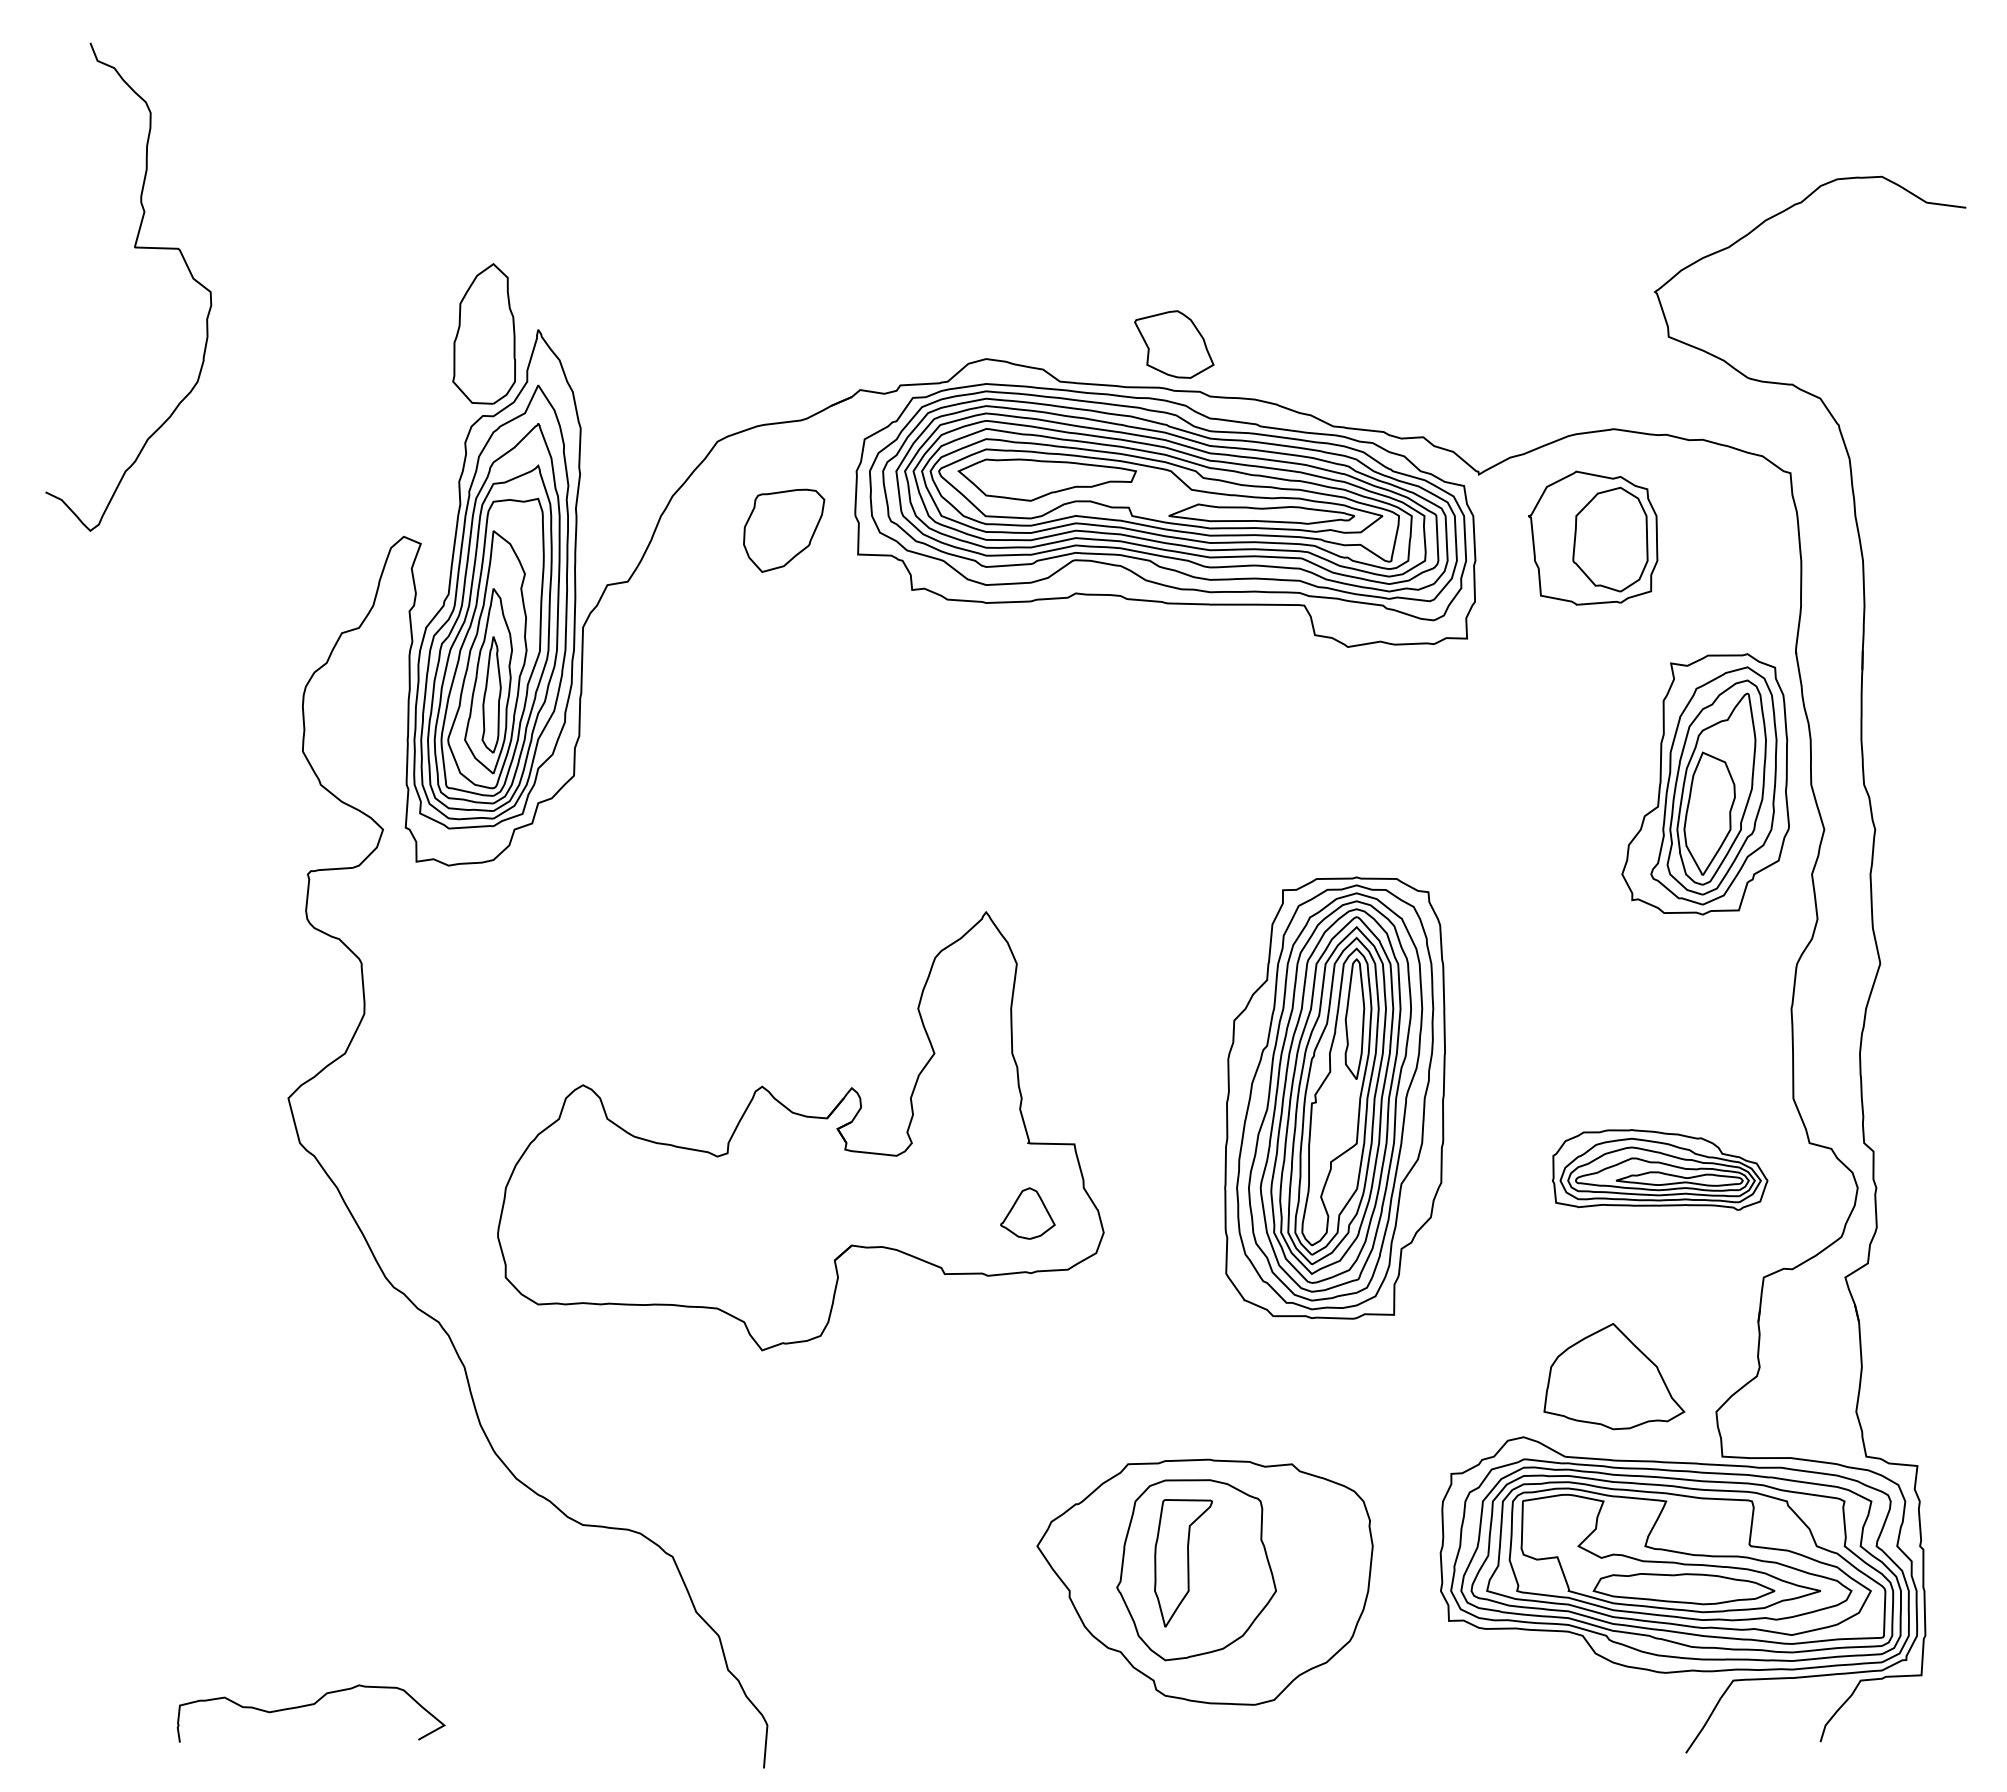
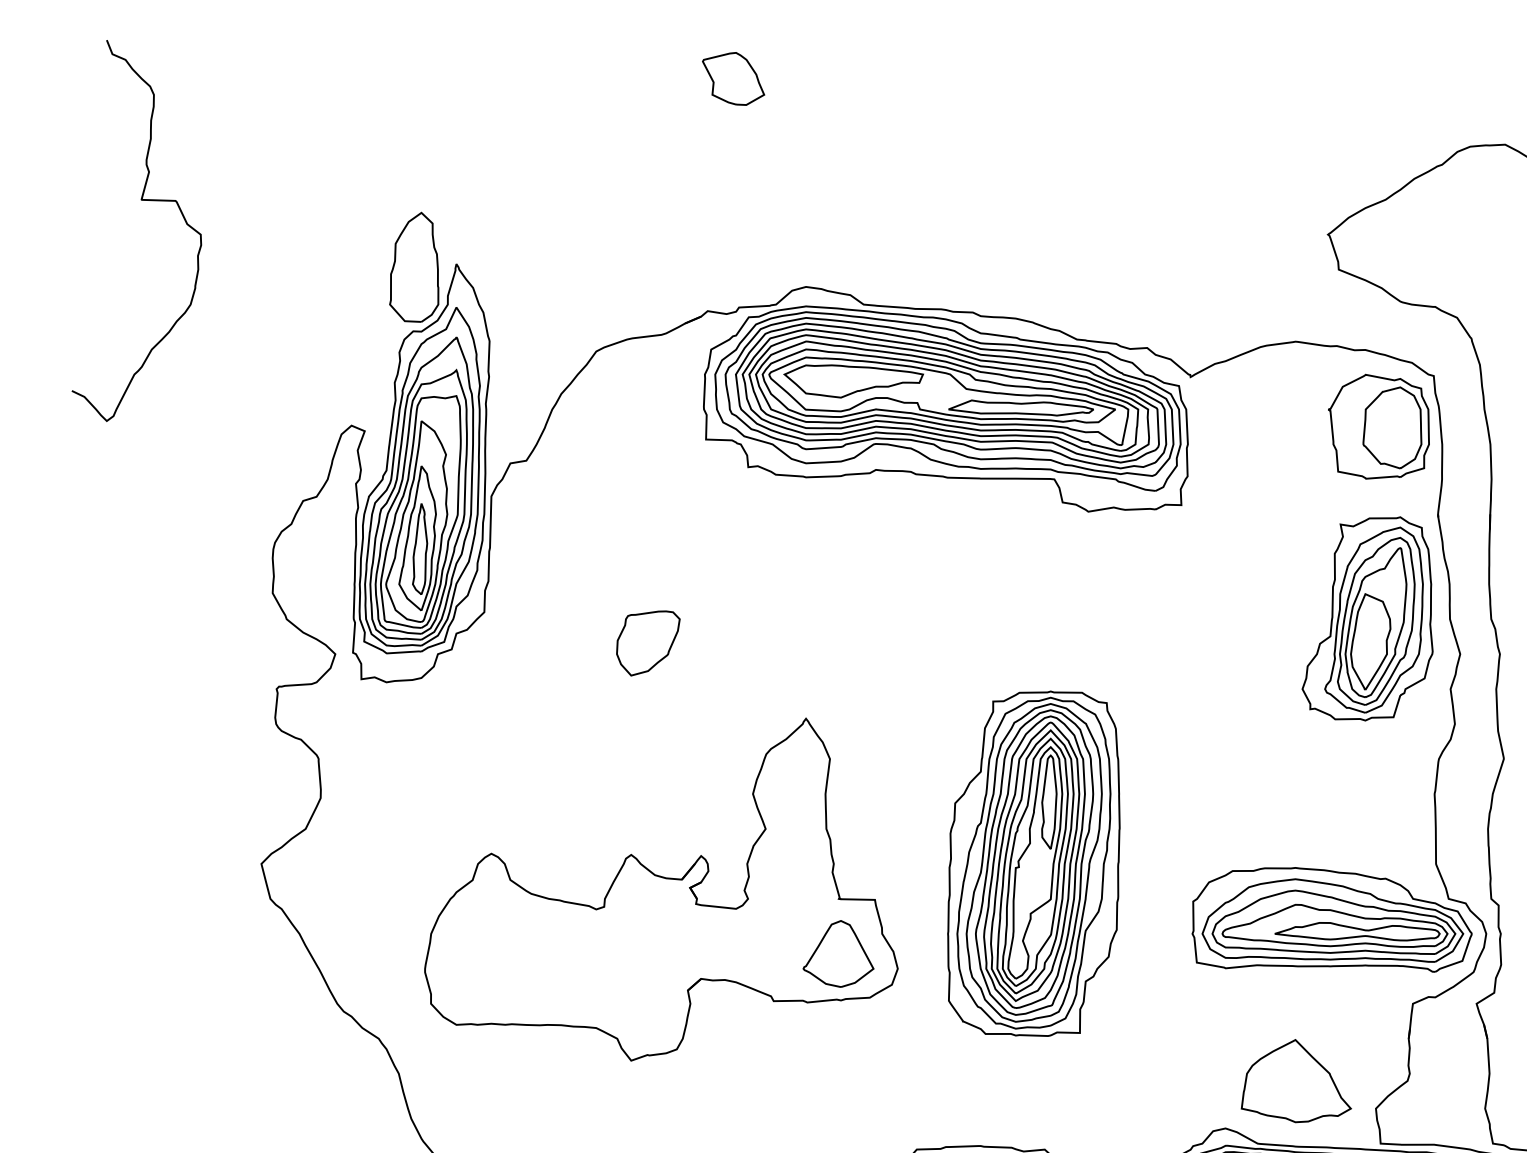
part: (1174, 344) -> (733, 78), moved
part: (784, 530) -> (648, 643), moved
part: (1593, 537) -> (1379, 426), moved
part: (1334, 1097) -> (1033, 863), moved
part: (1659, 1169) -> (1331, 919), size x1.67
part: (1027, 1213) -> (838, 953), size x1.67

